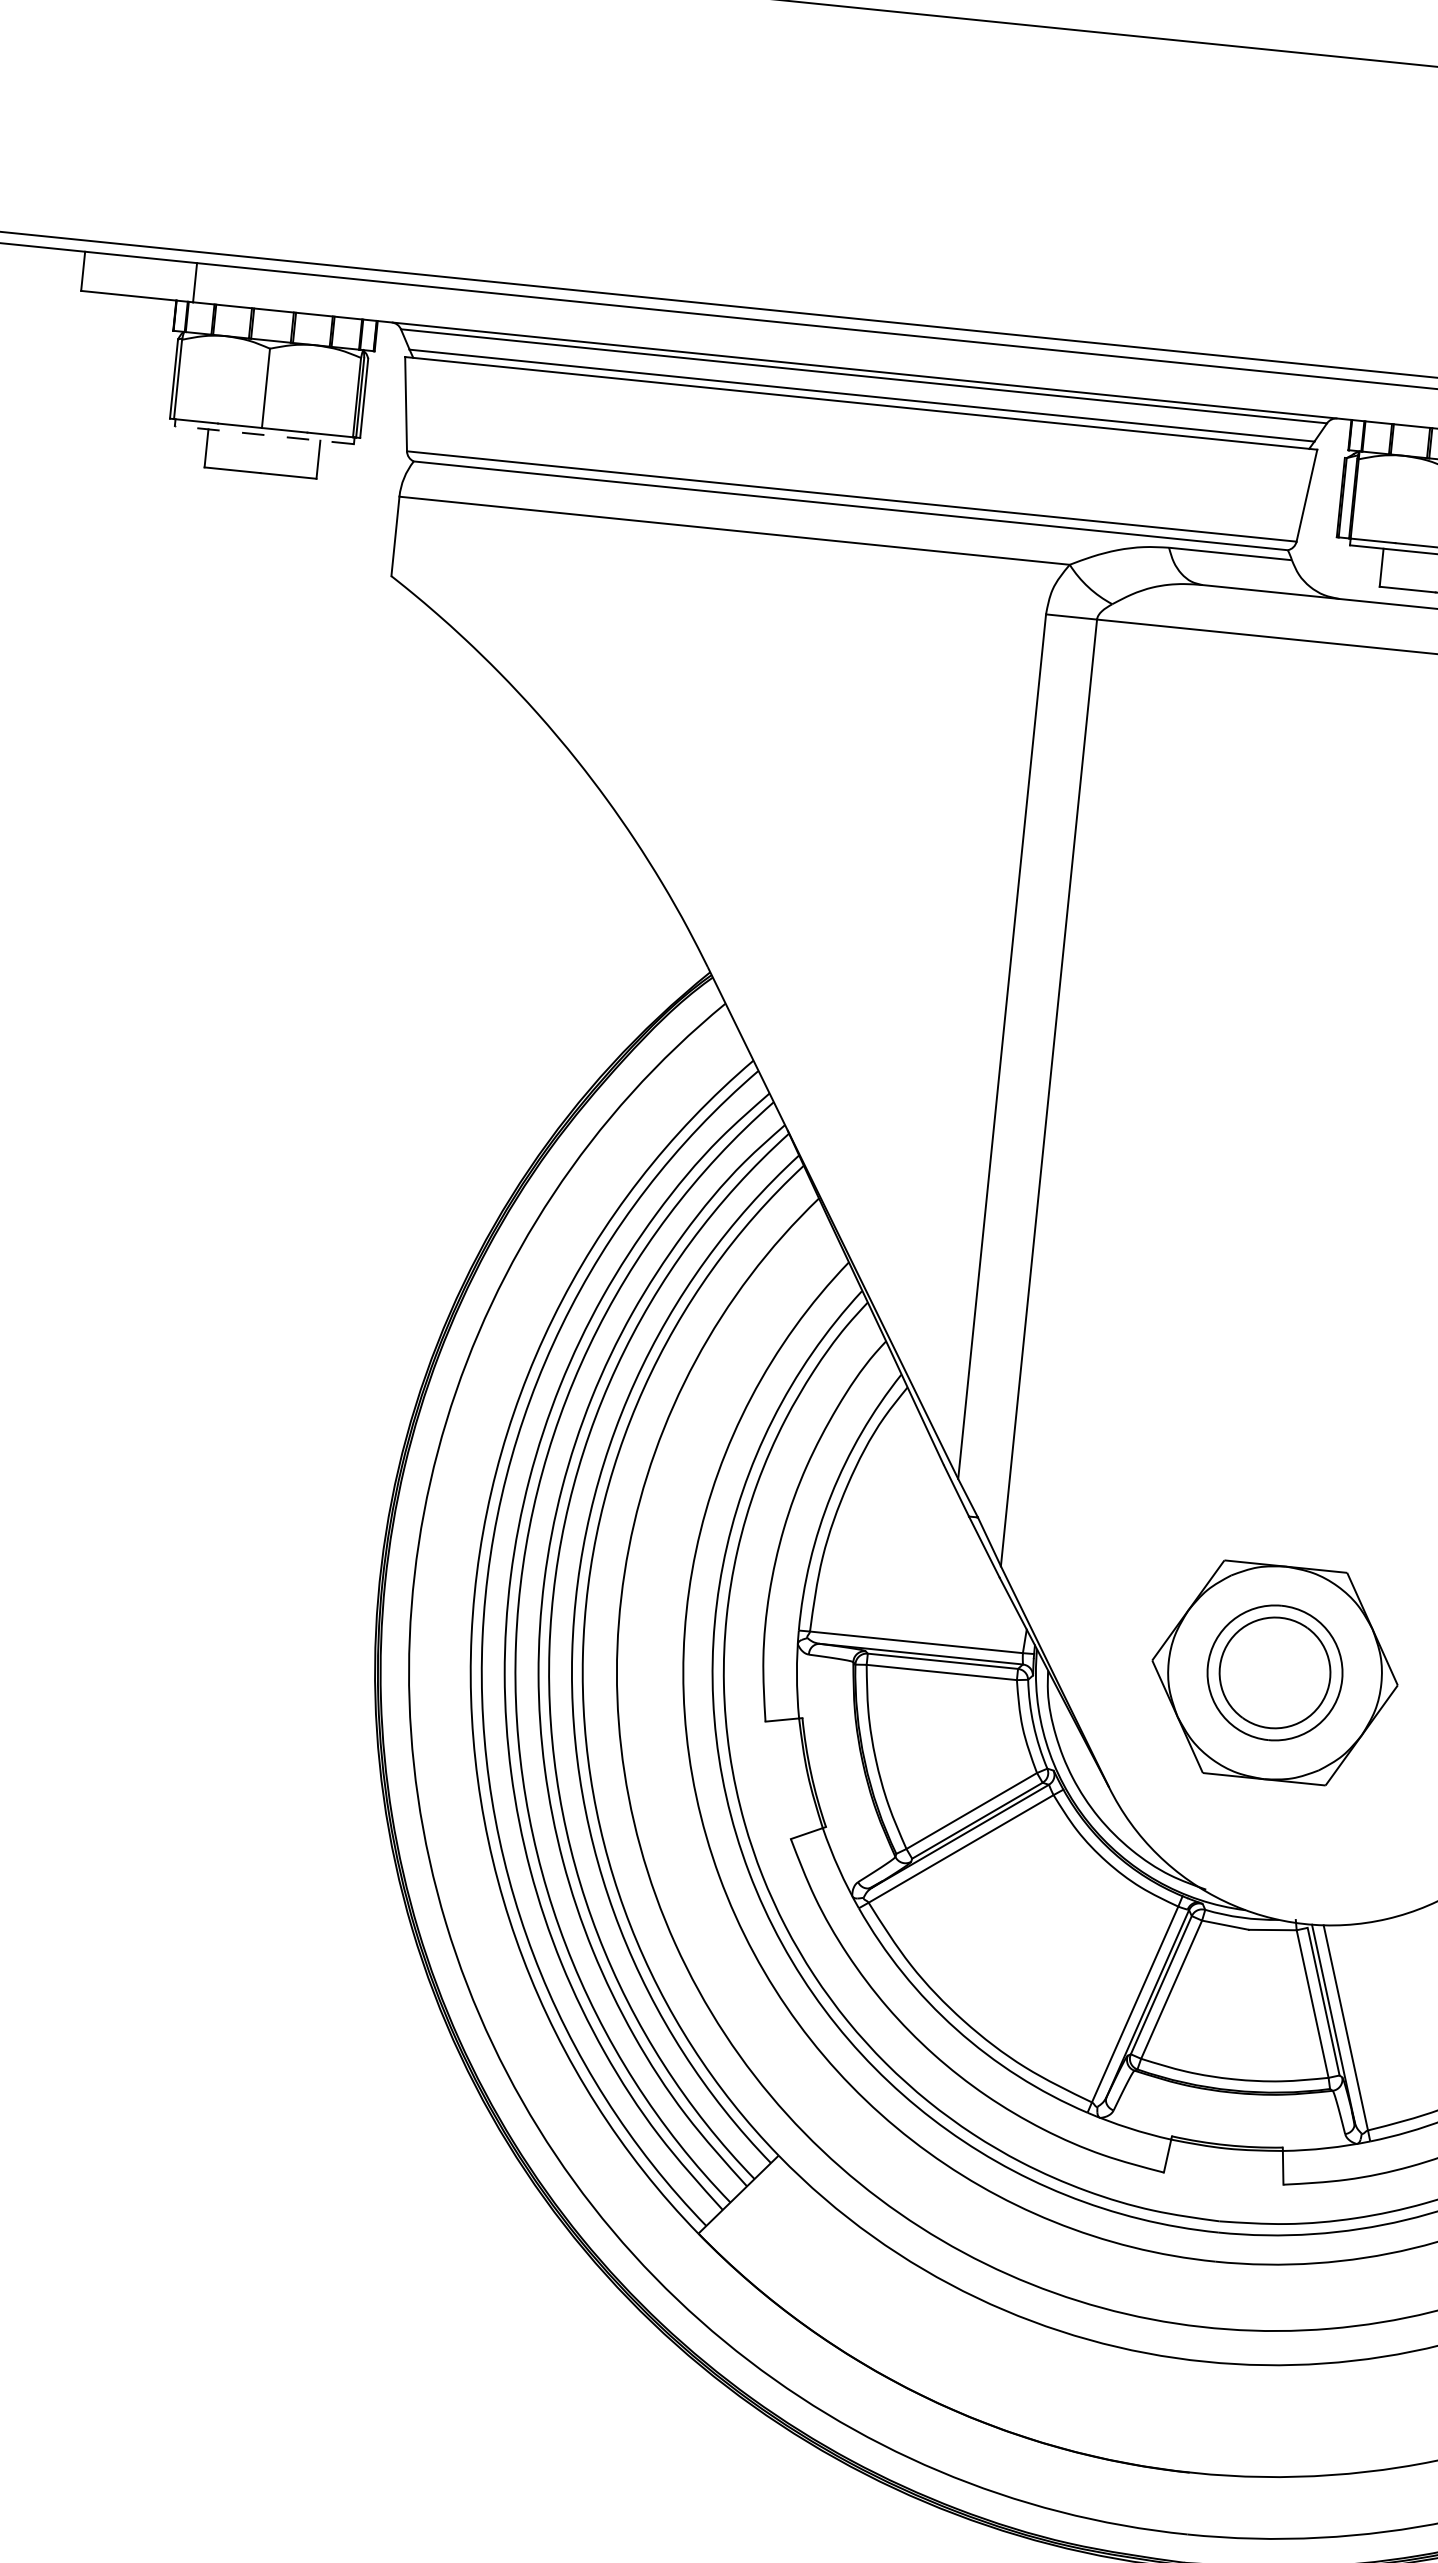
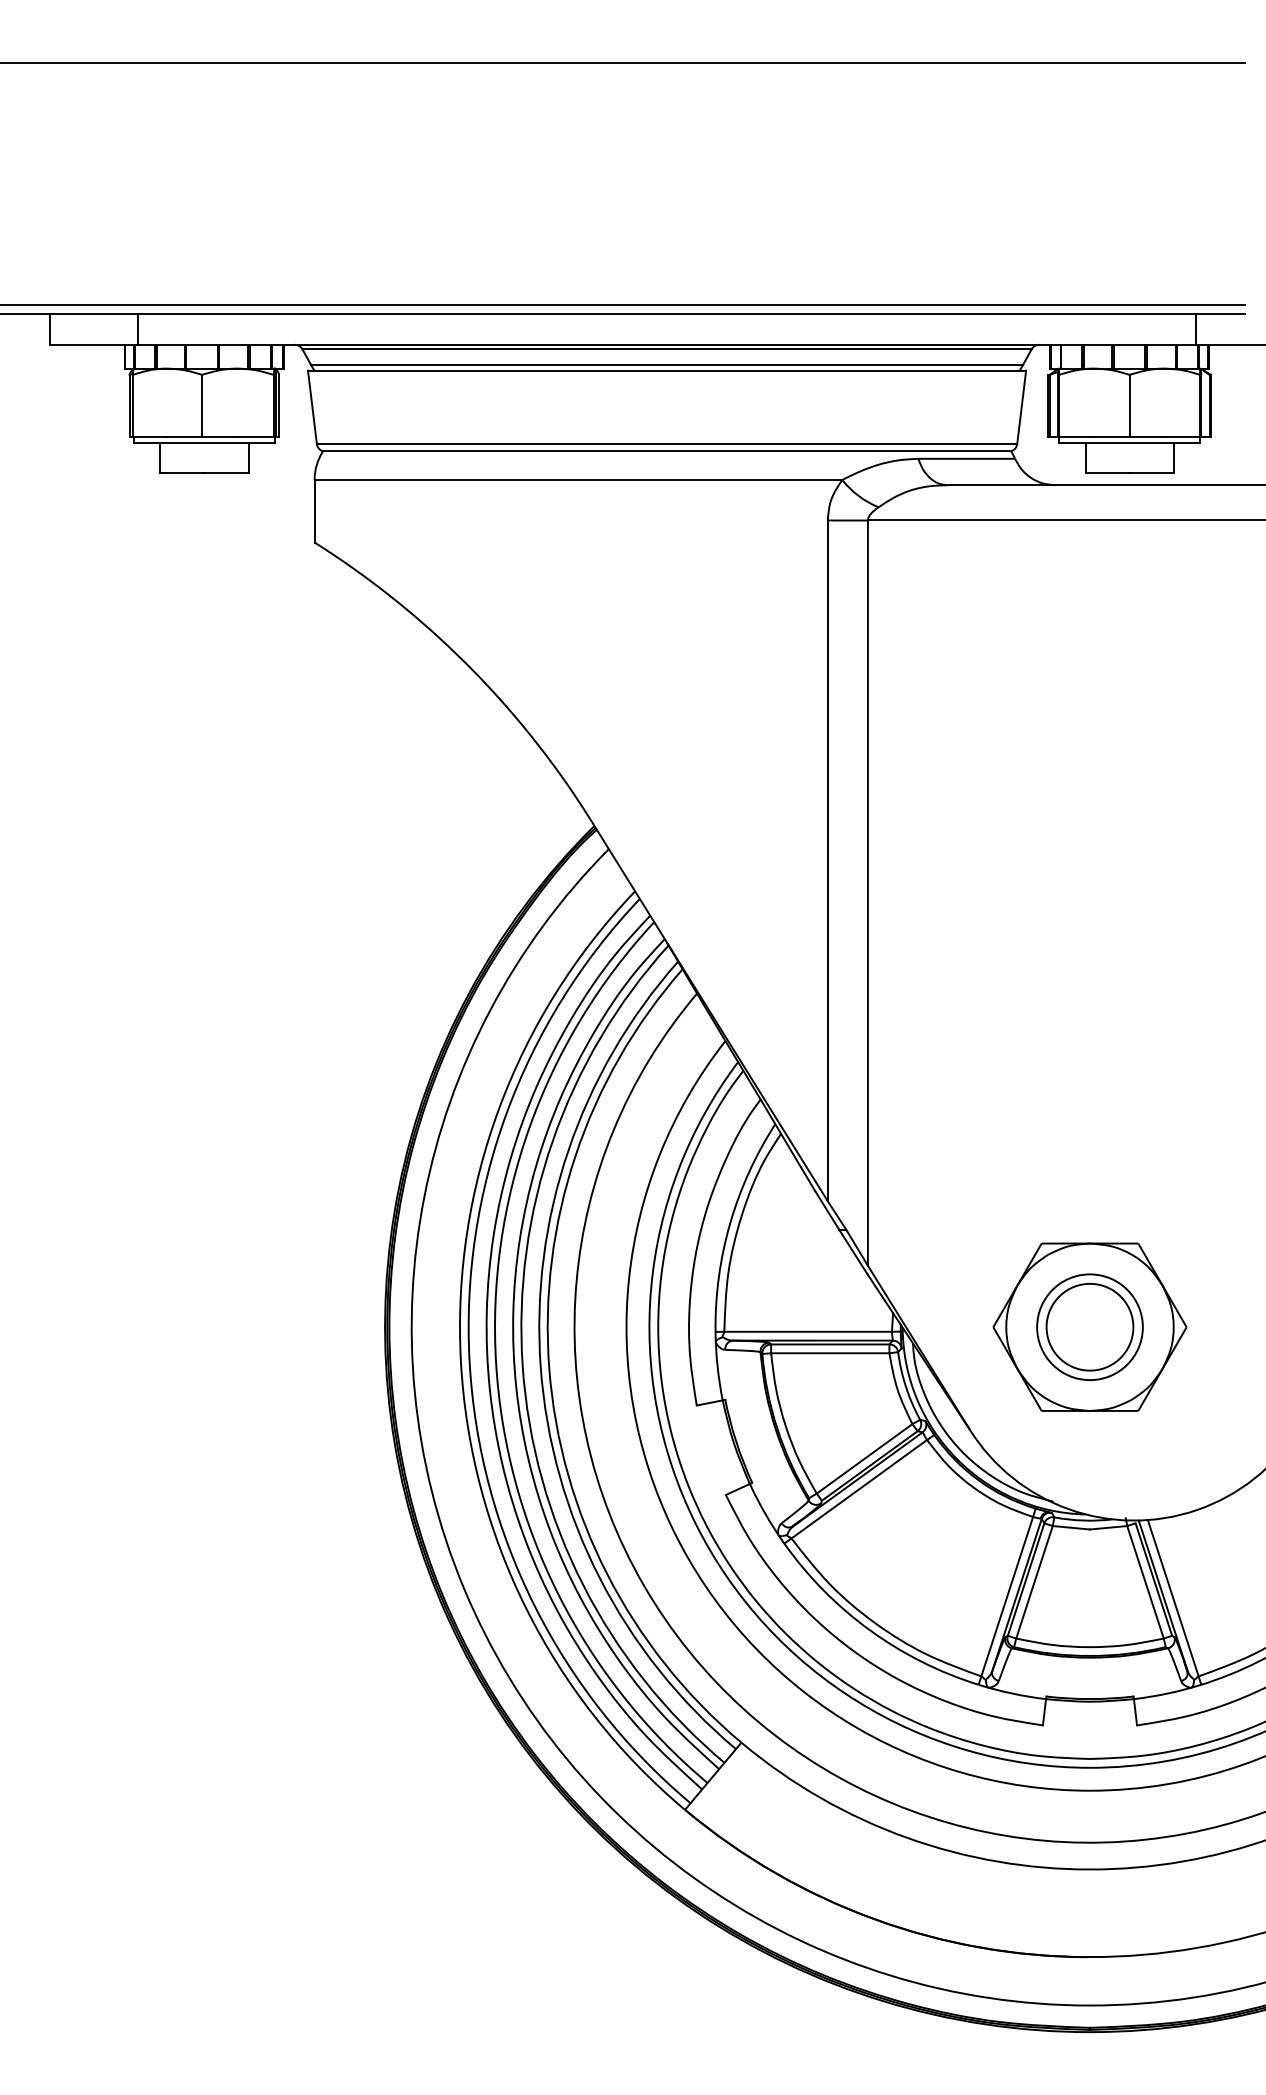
line: (263, 434) -> (203, 442), dashed -> solid

